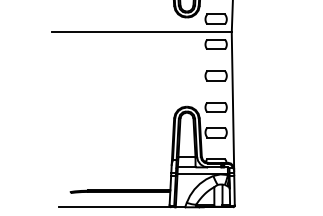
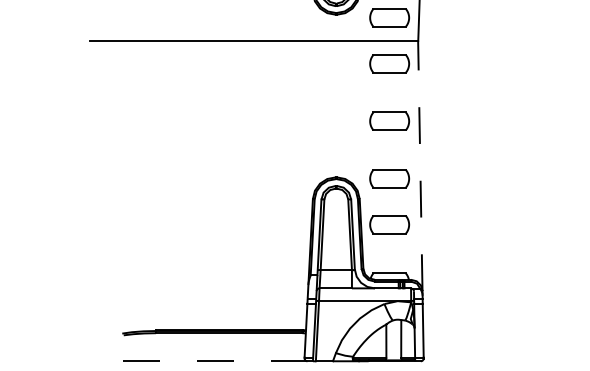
line: (232, 99) -> (419, 164), solid -> dashed
line: (114, 207) -> (203, 361), solid -> dashed

